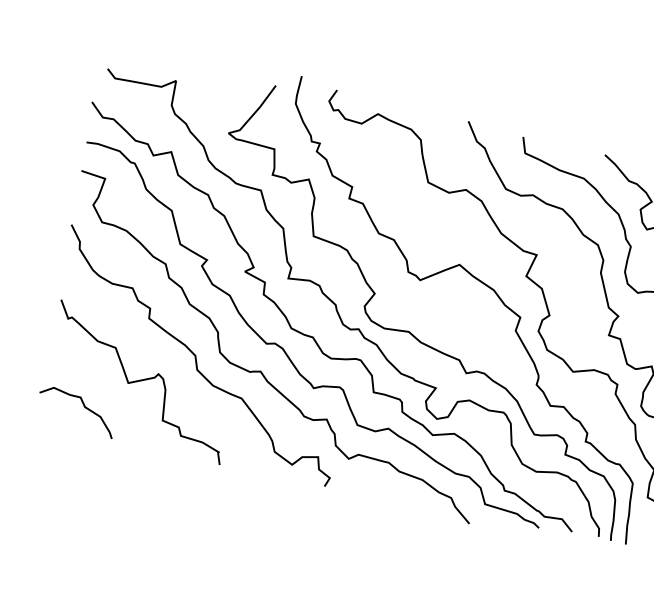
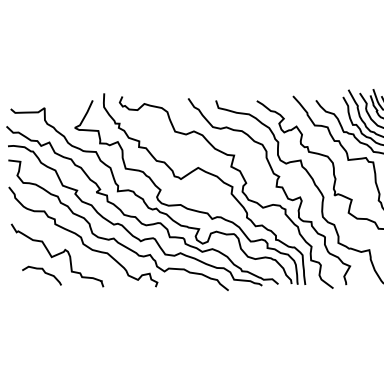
curve: (81, 405) -> (43, 272), moved

